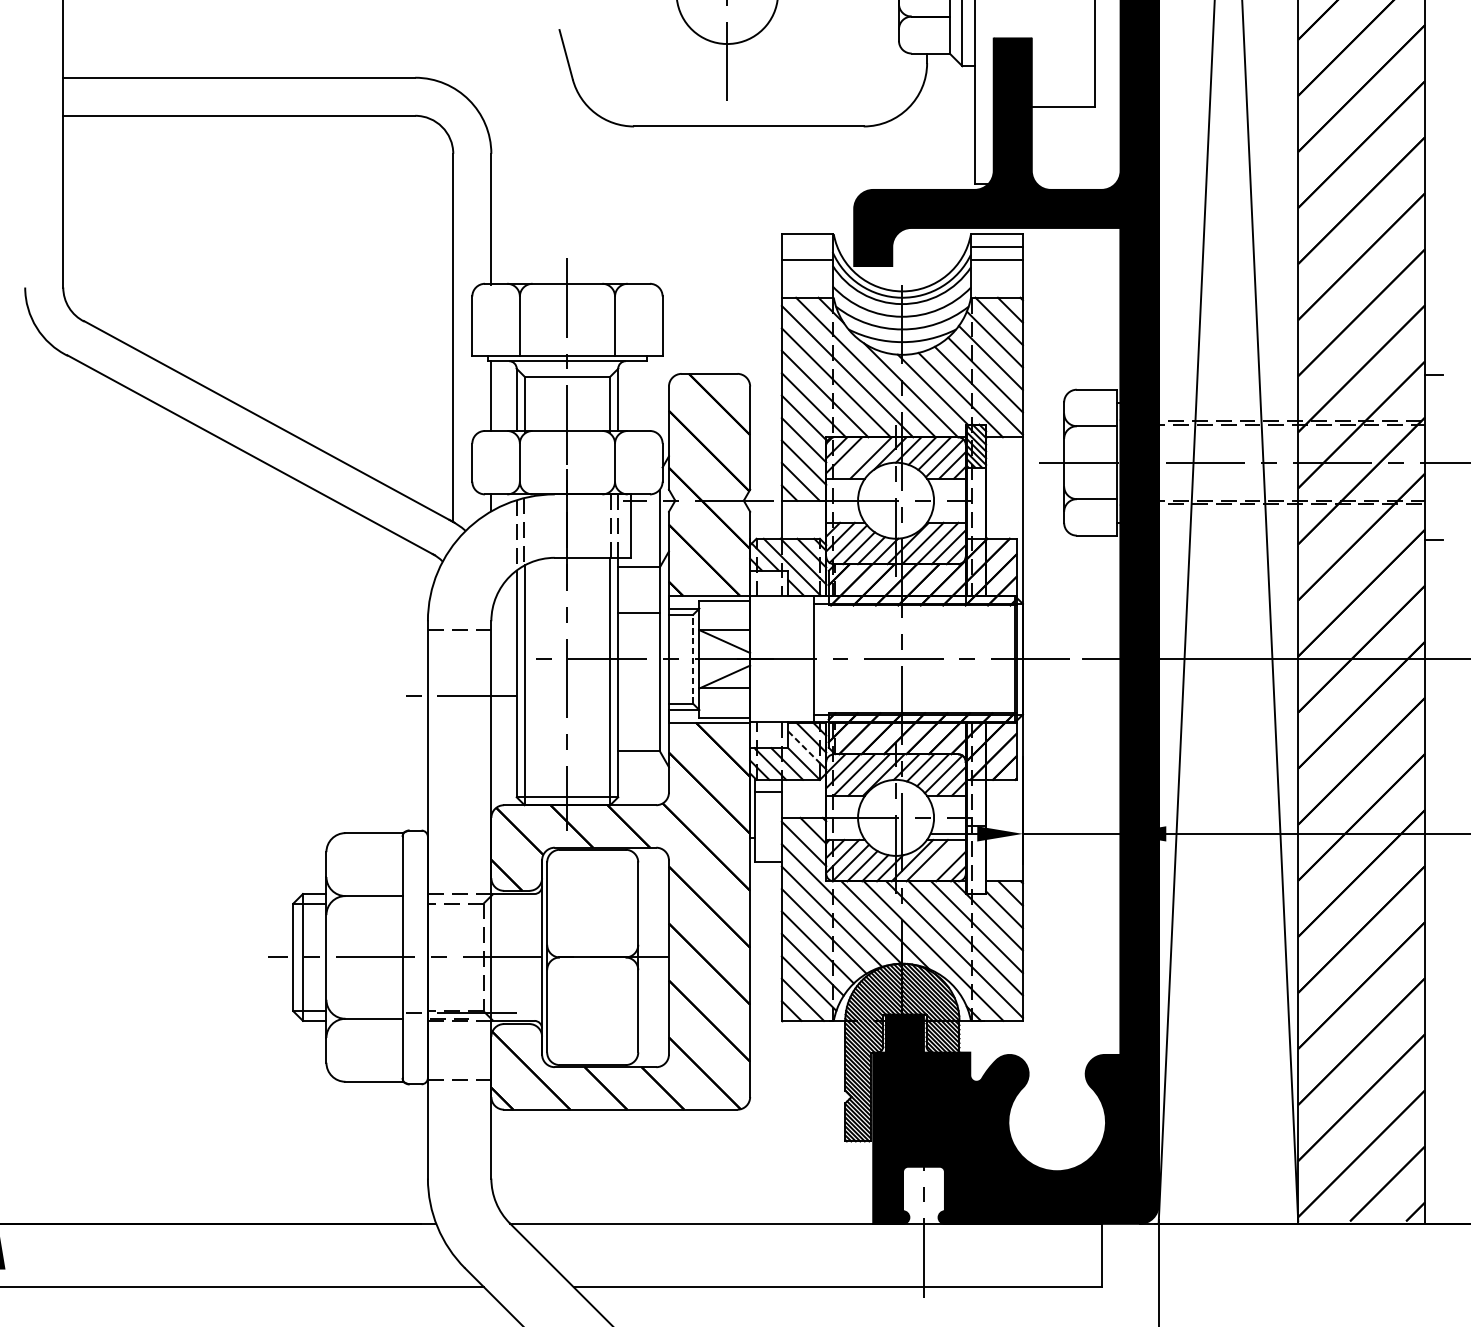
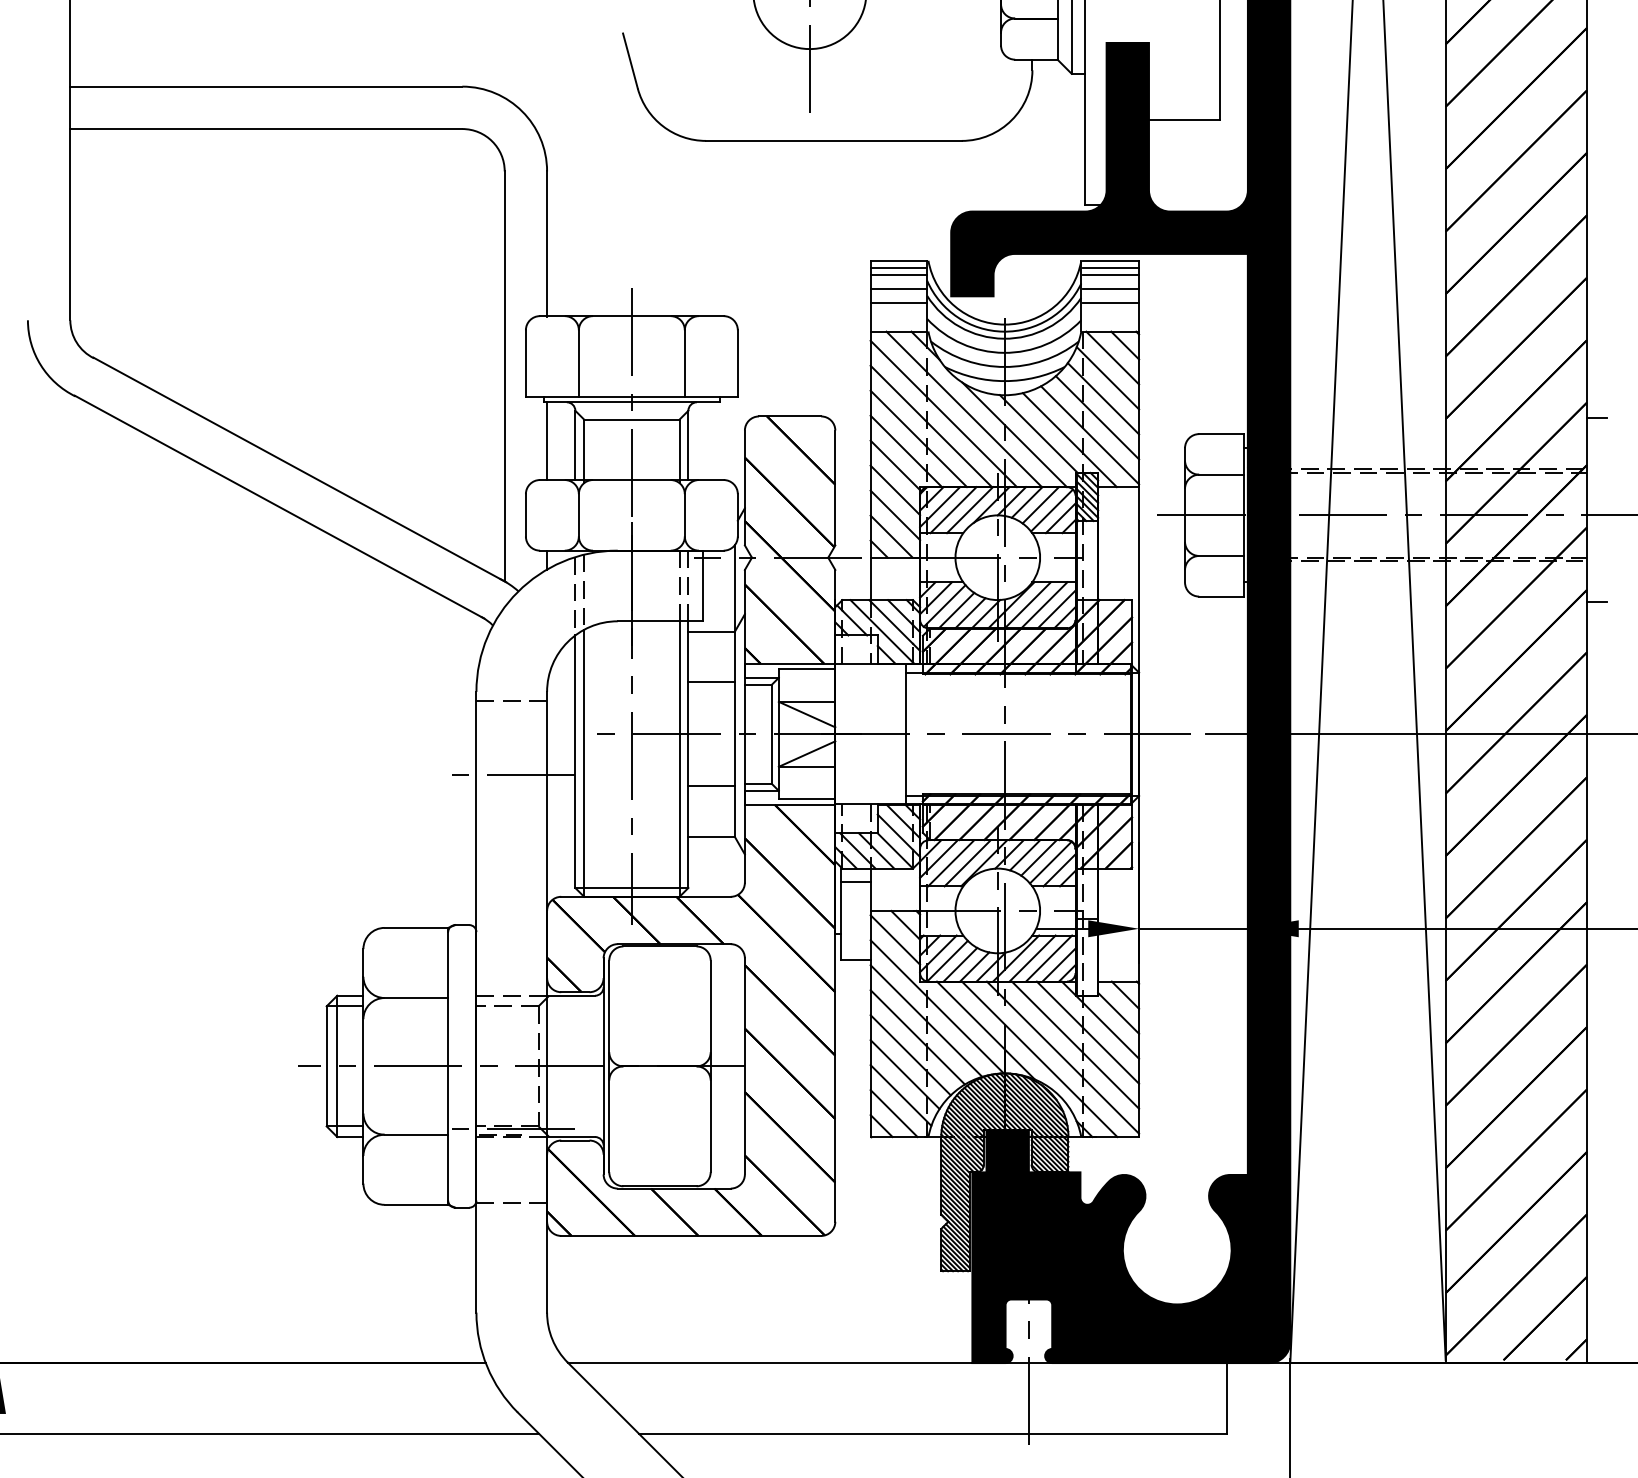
line: (806, 241) -> (898, 268), added
line: (997, 241) -> (1110, 268), added
line: (806, 247) -> (898, 275), added
line: (806, 272) -> (898, 303), added
line: (997, 272) -> (1110, 303), added
line: (856, 458) -> (953, 510), added
line: (692, 658) -> (771, 733), dashed -> solid
line: (638, 706) -> (711, 786), added
line: (804, 747) -> (895, 832), dashed -> solid
line: (942, 860) -> (1049, 958), added

